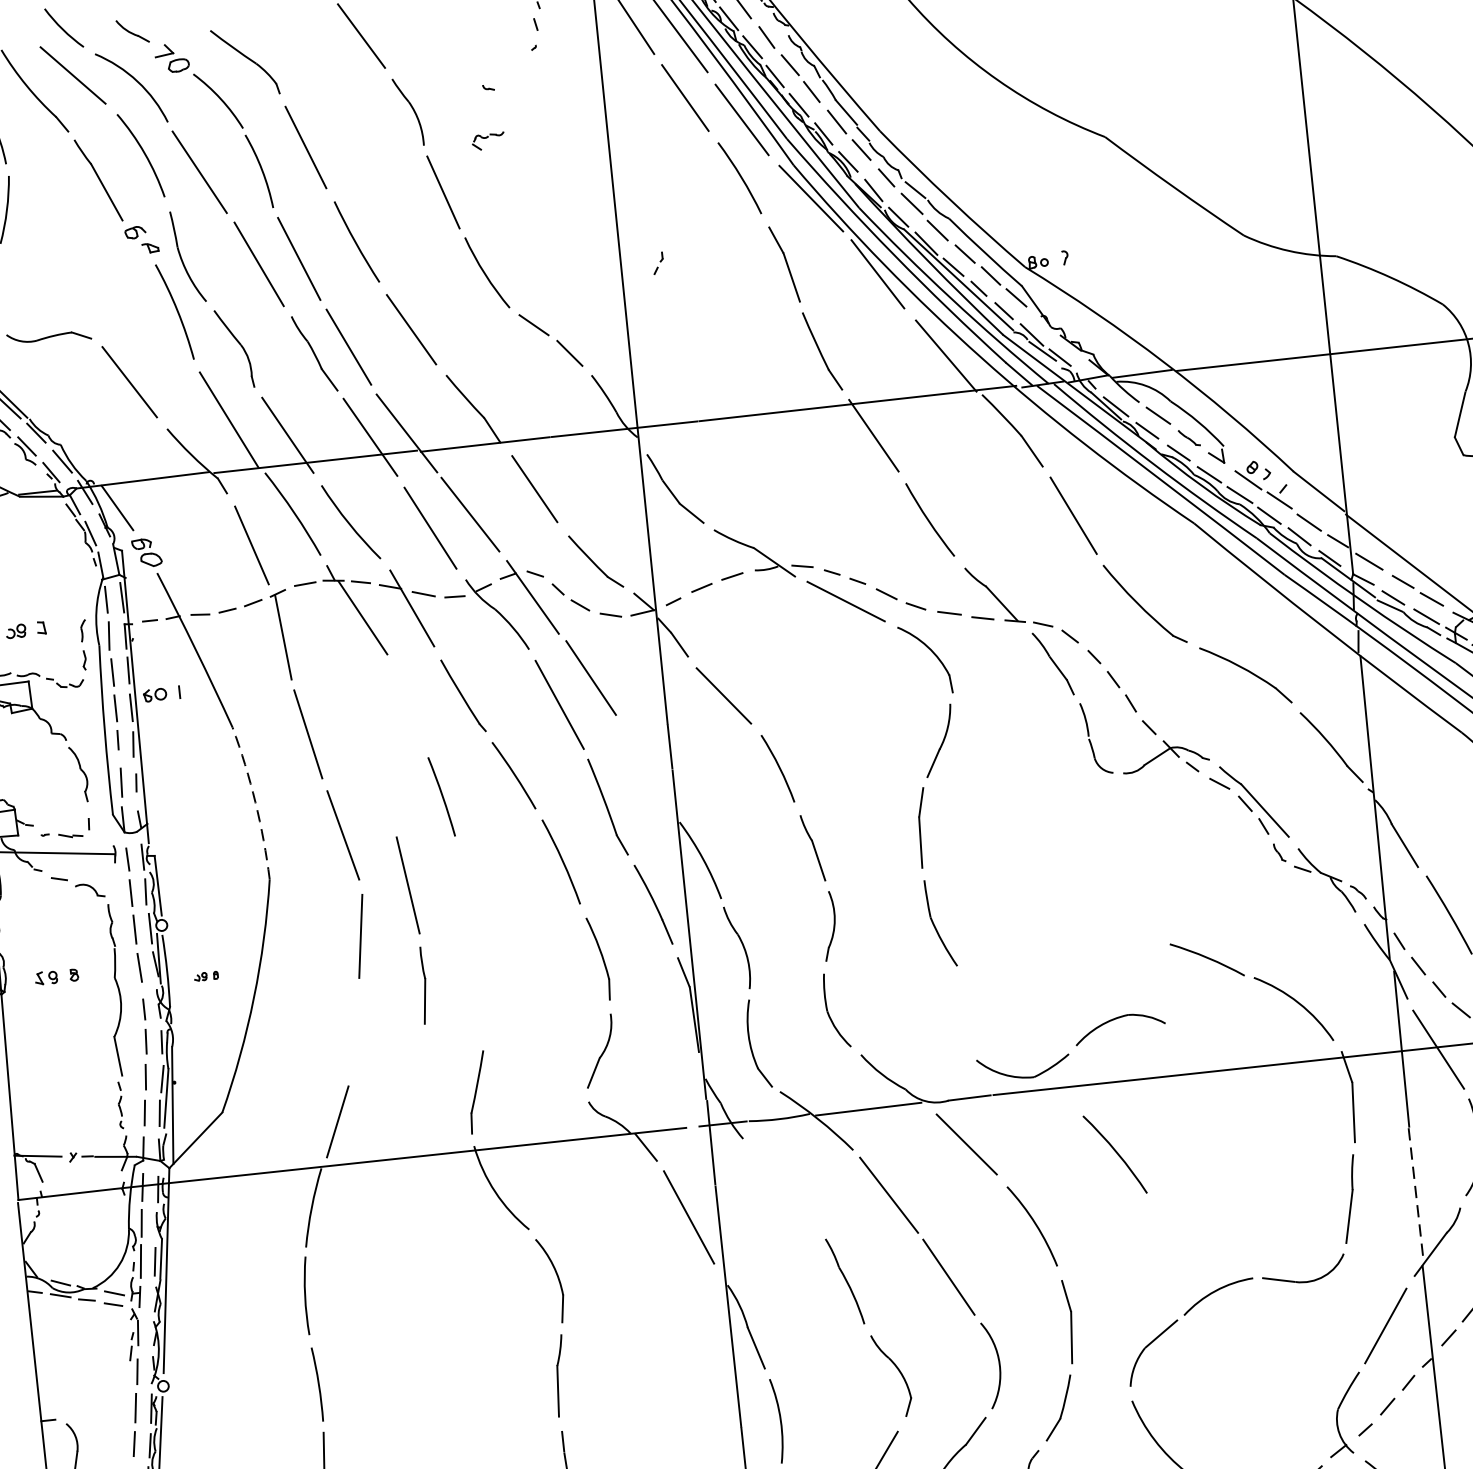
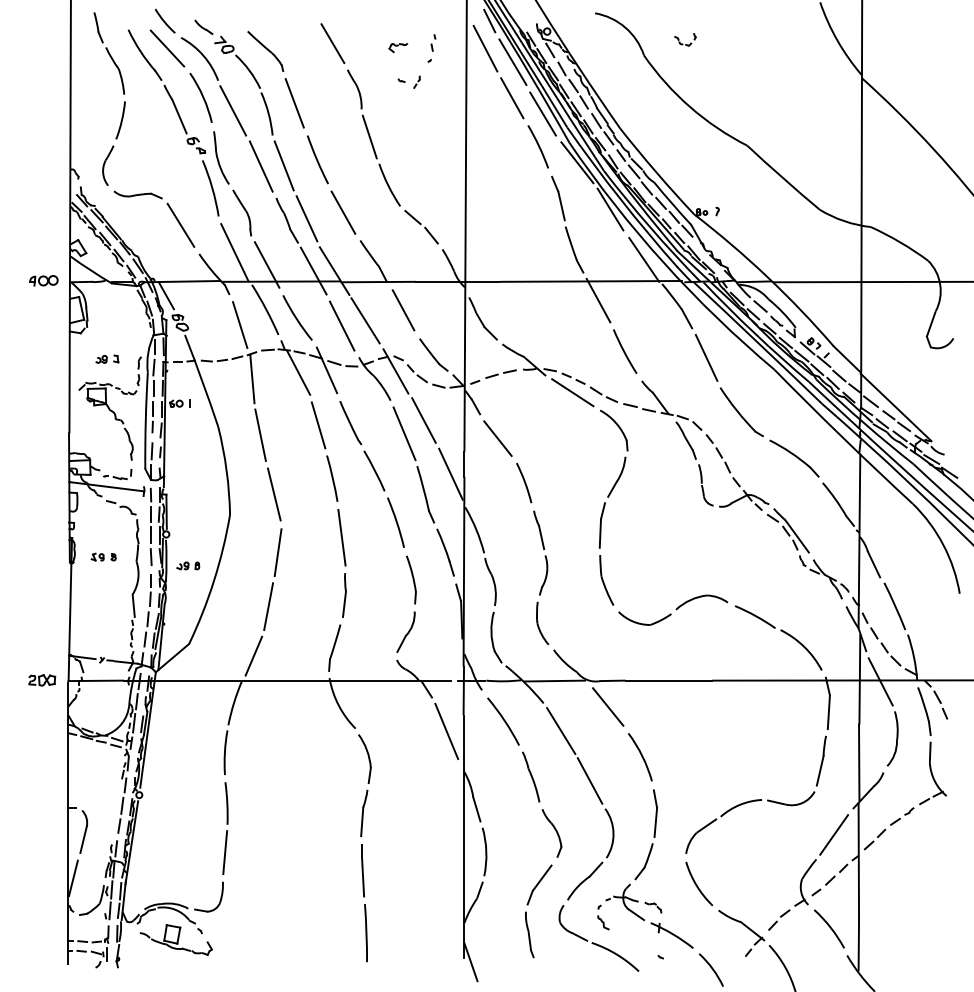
part: (488, 142) -> (398, 48), moved
part: (657, 262) -> (416, 81), moved
line: (407, 706) -> (318, 425), added
line: (647, 765) -> (450, 473), added
arc: (255, 802) -> (226, 470), dashed -> solid
part: (412, 930) -> (341, 563), moved
part: (206, 975) -> (188, 565), size x1.67
line: (354, 1032) -> (268, 606), added
part: (1071, 1045) -> (673, 609), moved
arc: (1114, 1152) -> (503, 720), moved
line: (1416, 1194) -> (859, 762), dashed -> solid

